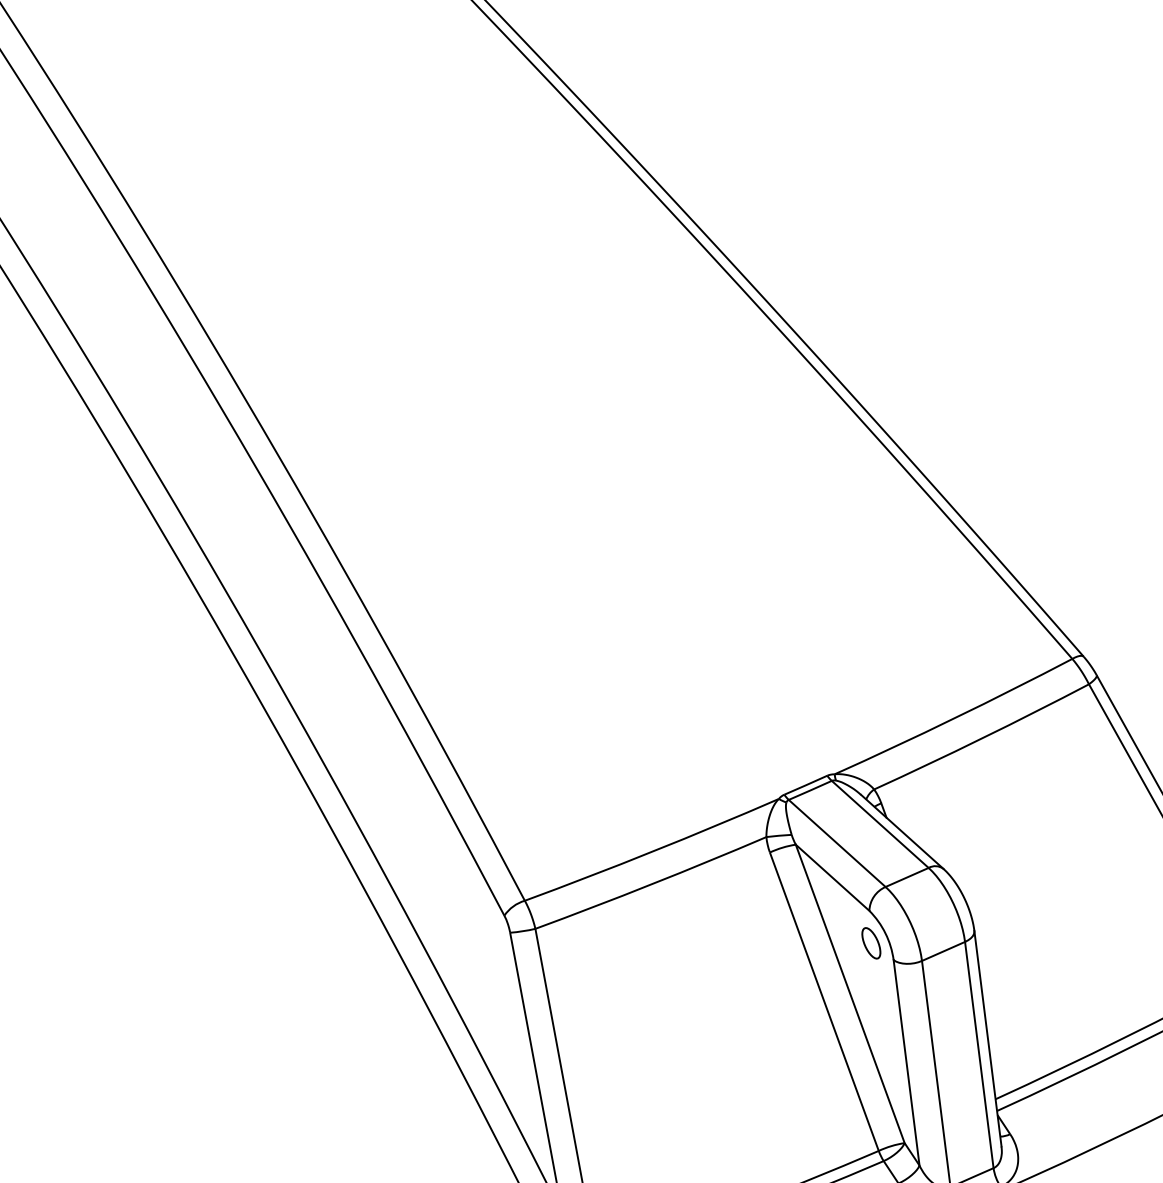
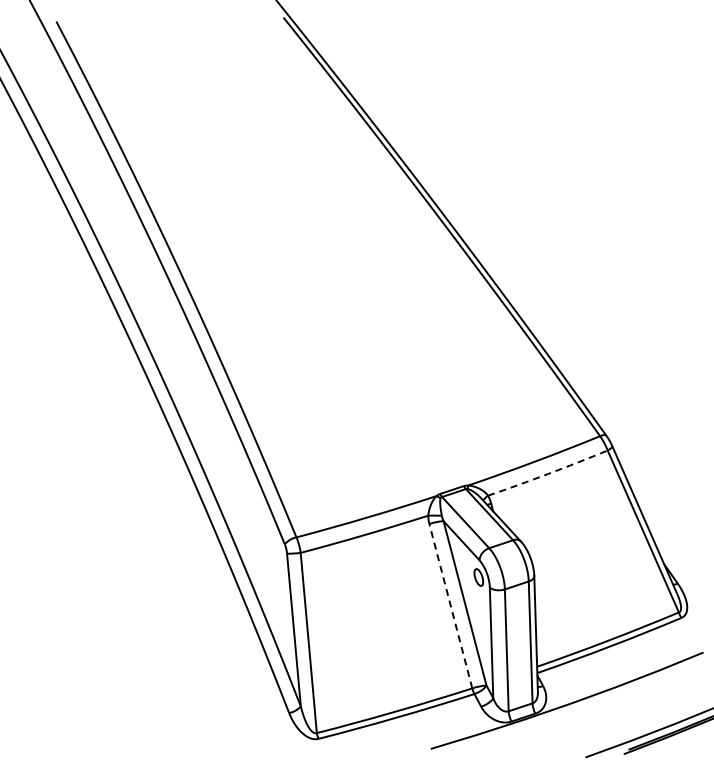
arc: (982, 737) -> (548, 473), solid -> dashed
line: (823, 1000) -> (450, 605), solid -> dashed

